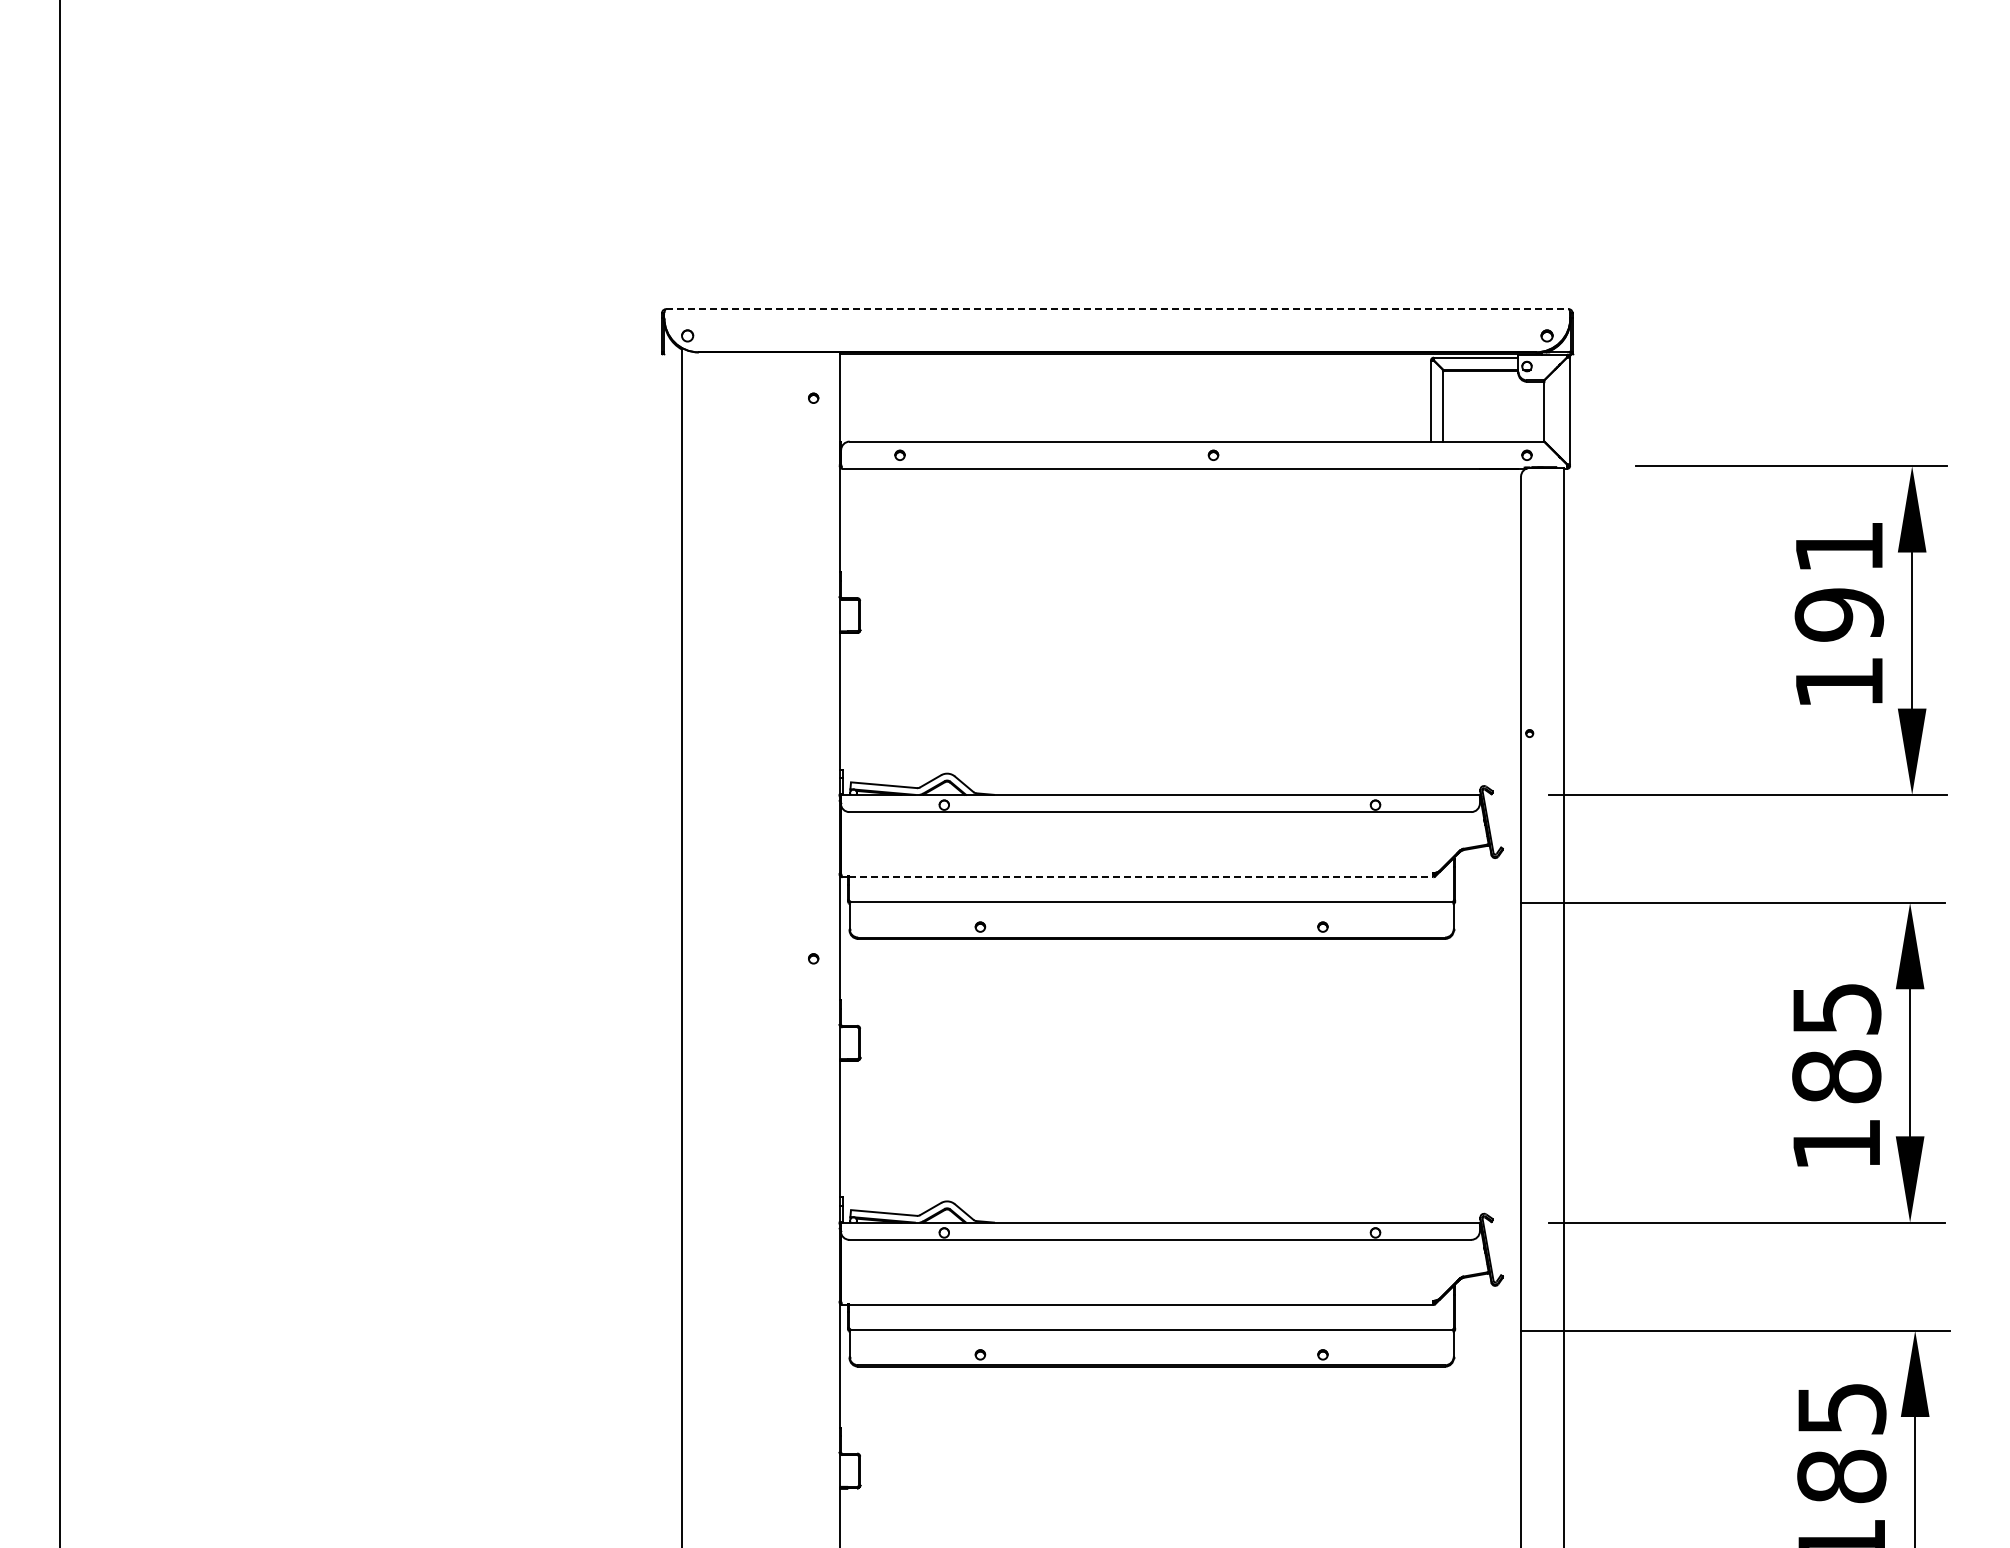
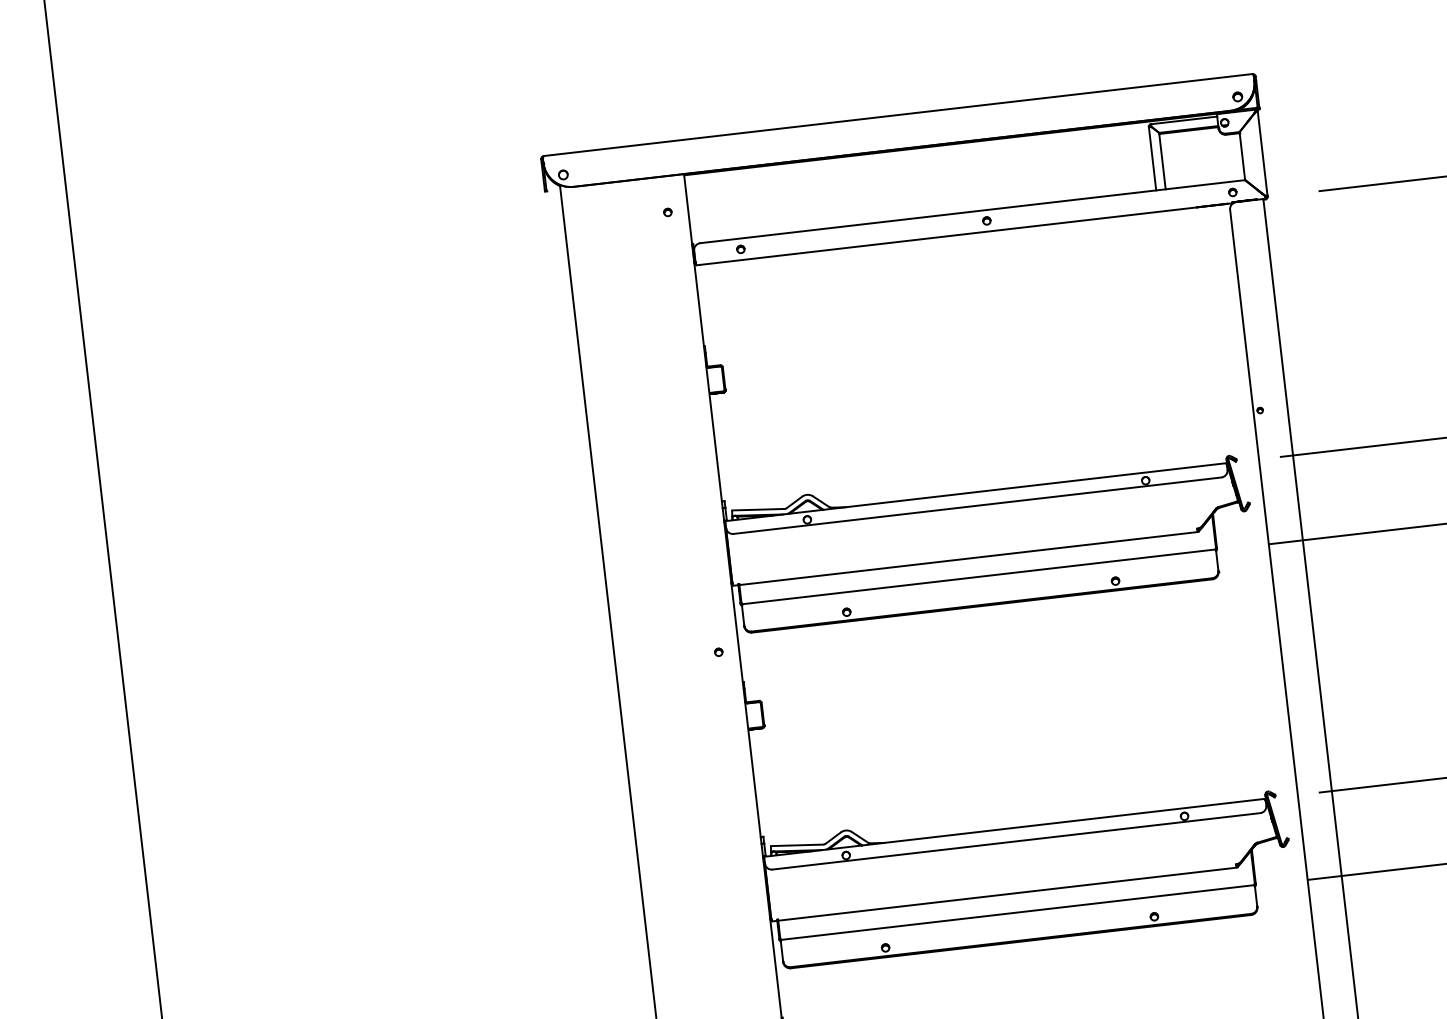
line: (1117, 309) -> (898, 115), dashed -> solid
line: (1141, 877) -> (968, 558), dashed -> solid

